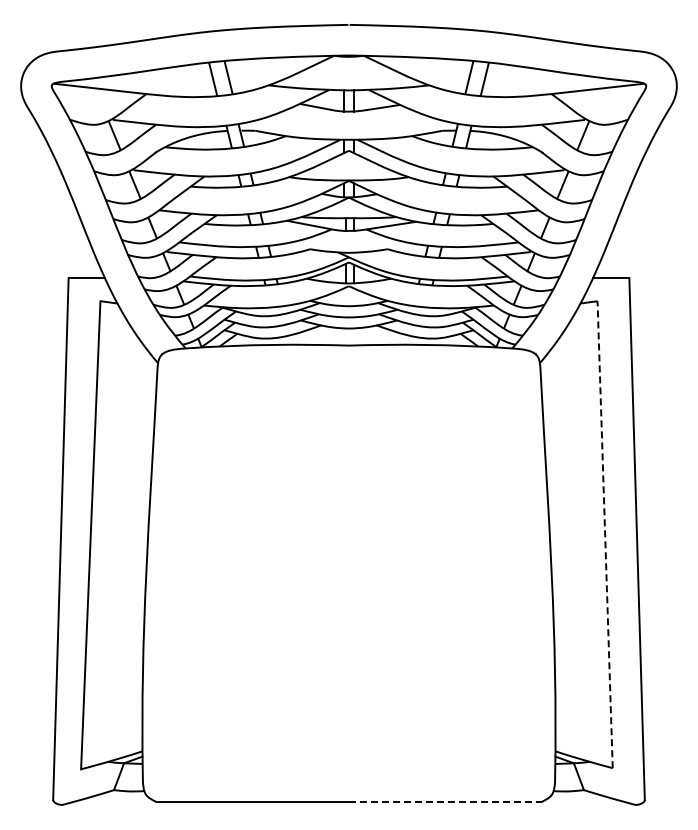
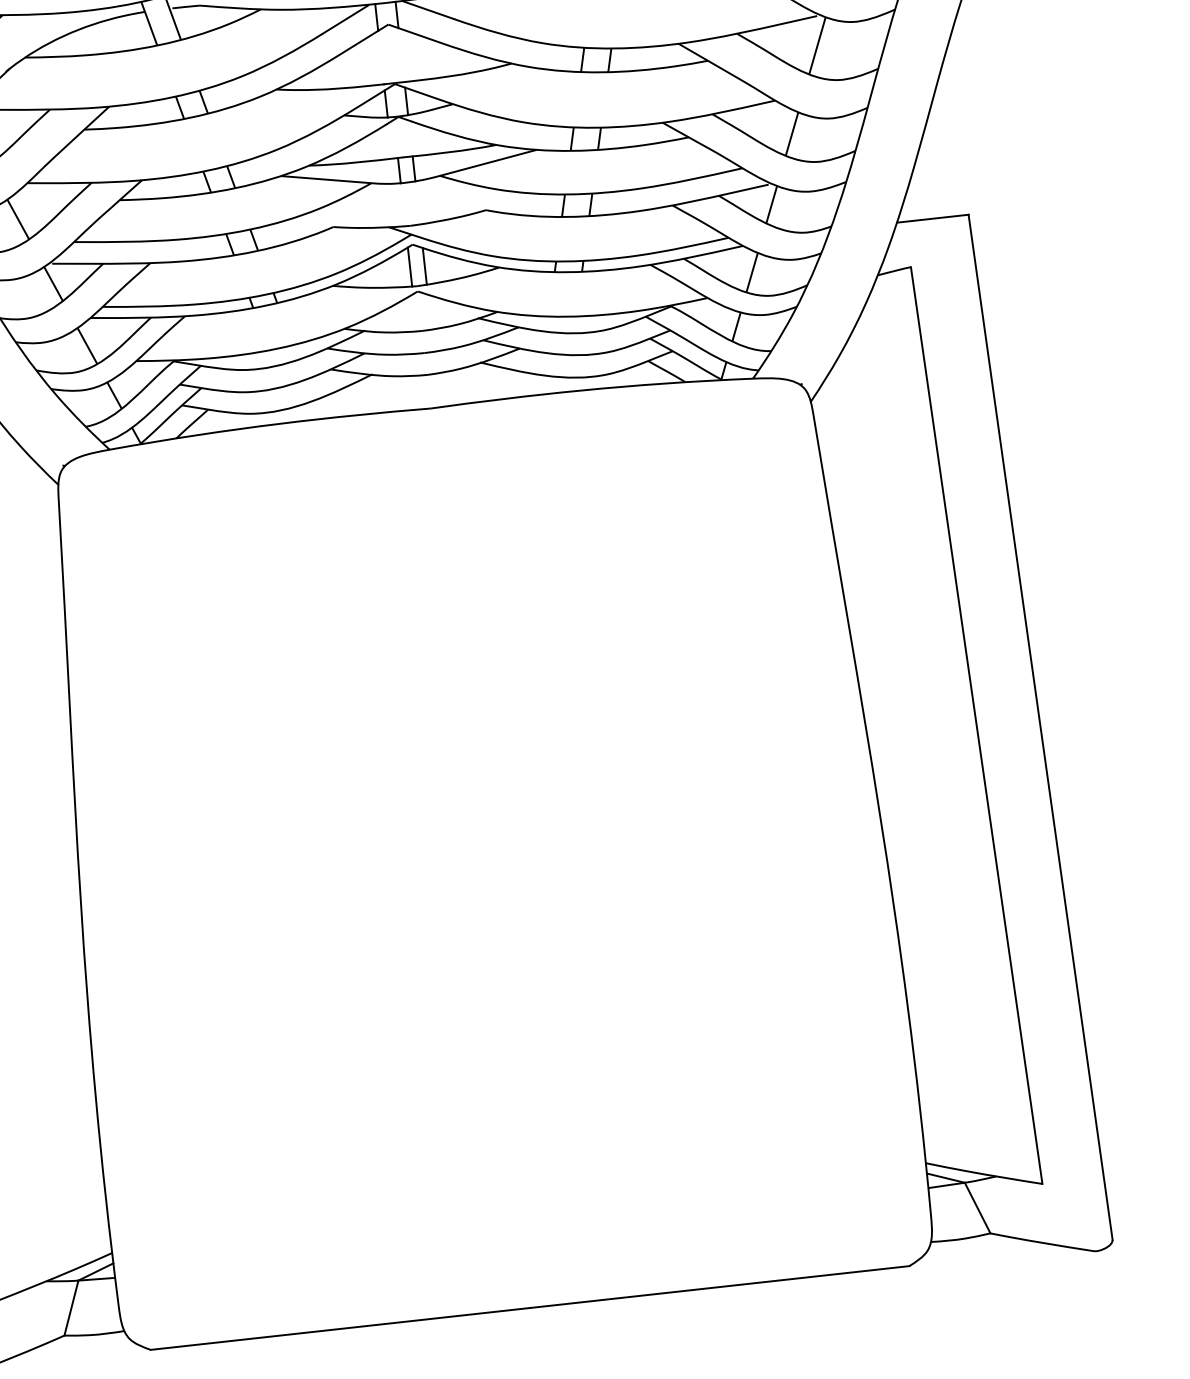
line: (605, 534) -> (977, 724), dashed -> solid
line: (445, 802) -> (720, 1287), dashed -> solid

